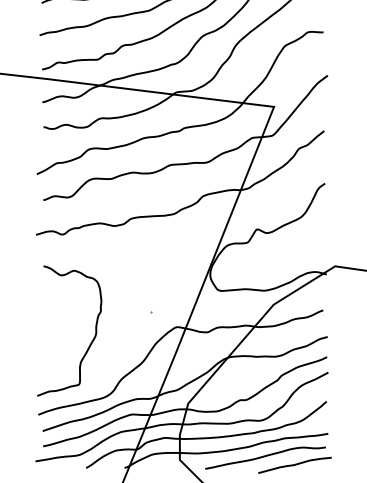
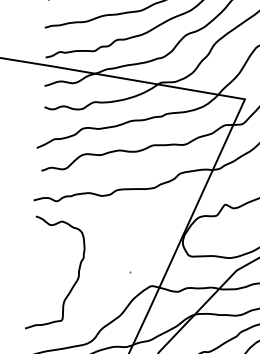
curve: (90, 342) -> (73, 284), moved

